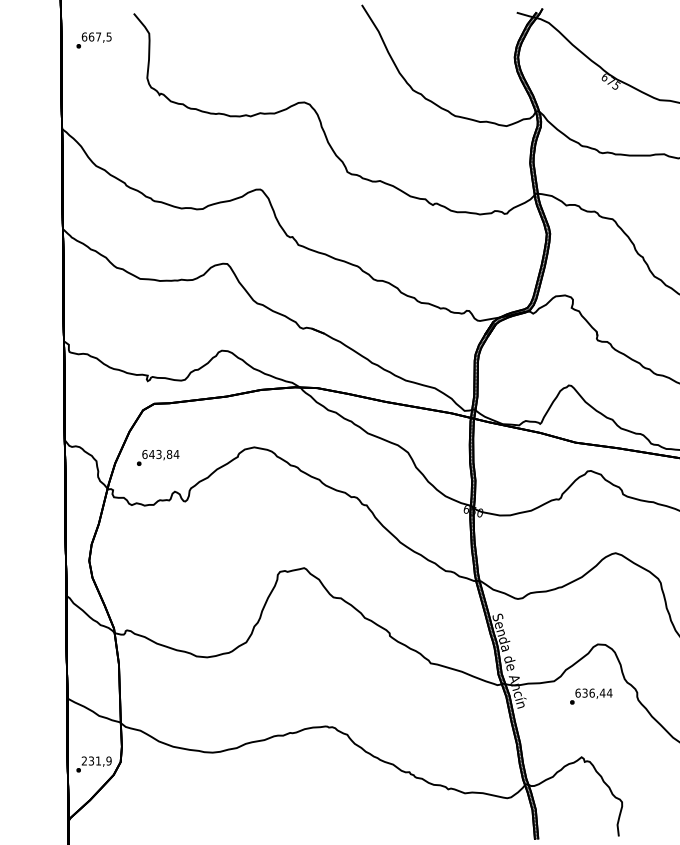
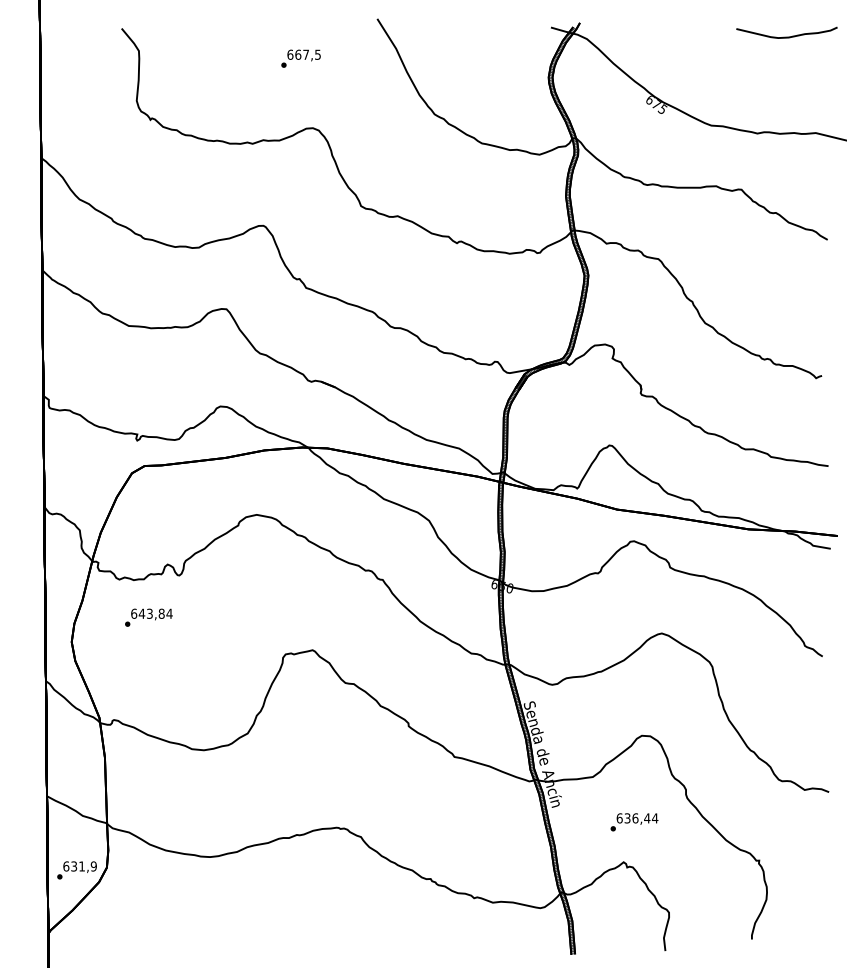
text: (93, 40) -> (300, 58), moved
text: (157, 457) -> (148, 617), moved
text: (591, 696) -> (634, 822), moved
text: (84, 761) -> (66, 866), 231,9 -> 631,9

